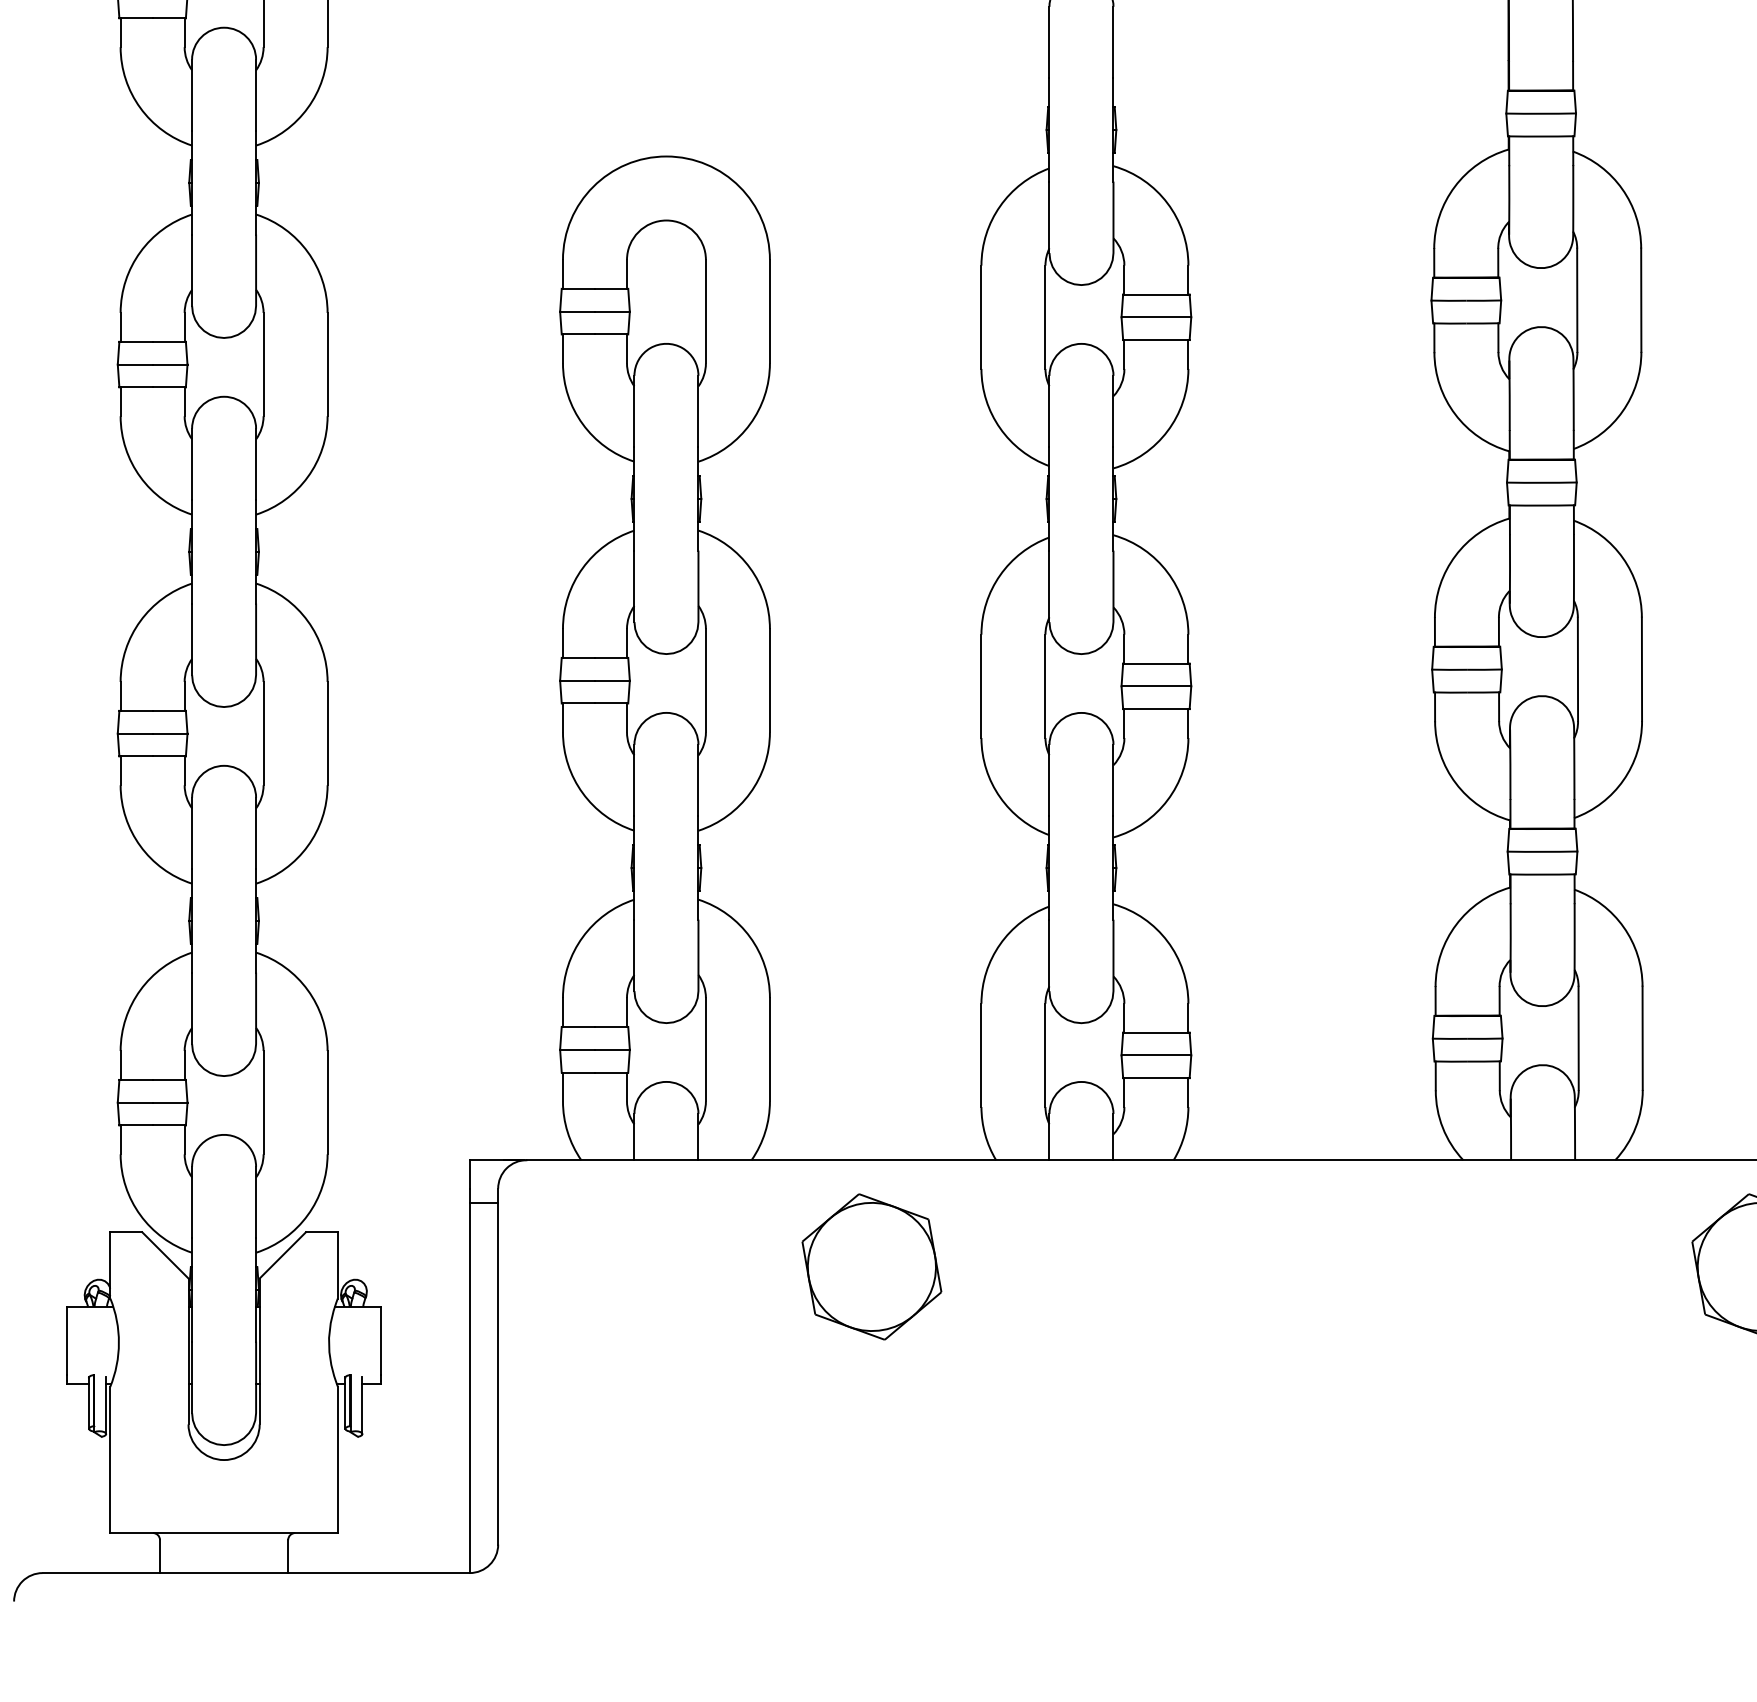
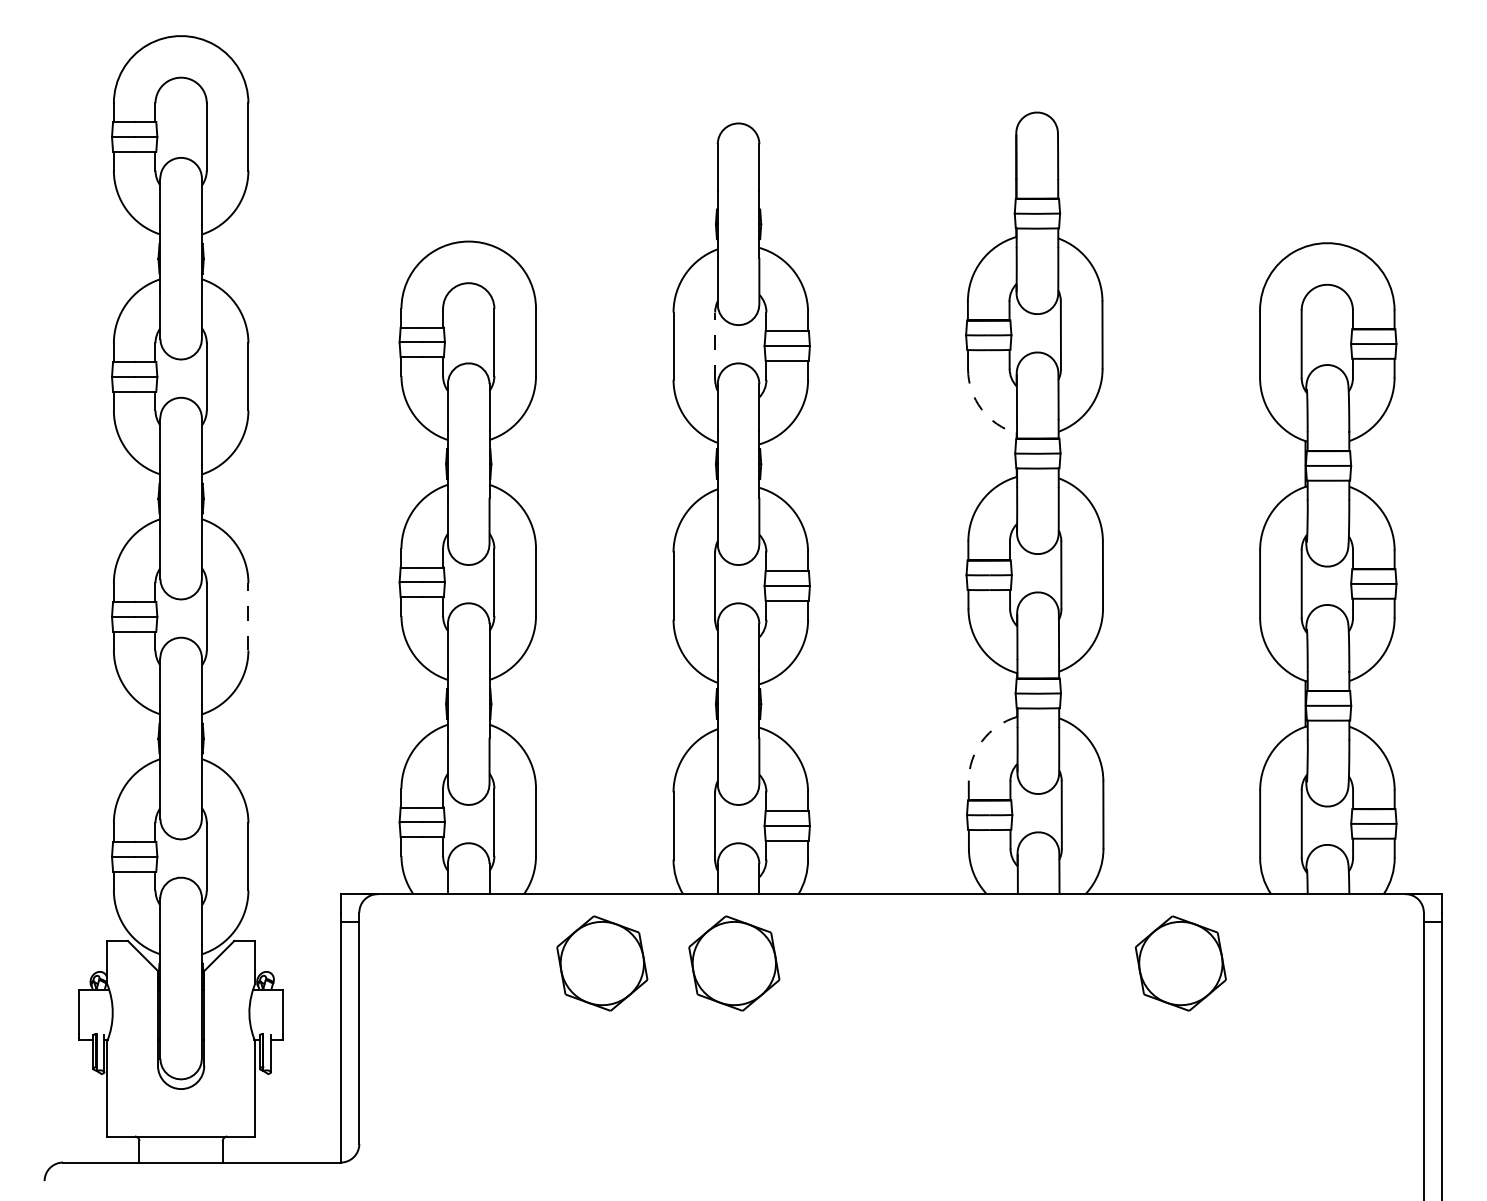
line: (1045, 317) -> (715, 346), solid -> dashed
arc: (1455, 414) -> (981, 409), solid -> dashed
line: (327, 733) -> (248, 616), solid -> dashed
arc: (1456, 925) -> (982, 741), solid -> dashed
part: (1075, 1266) -> (734, 963), added

